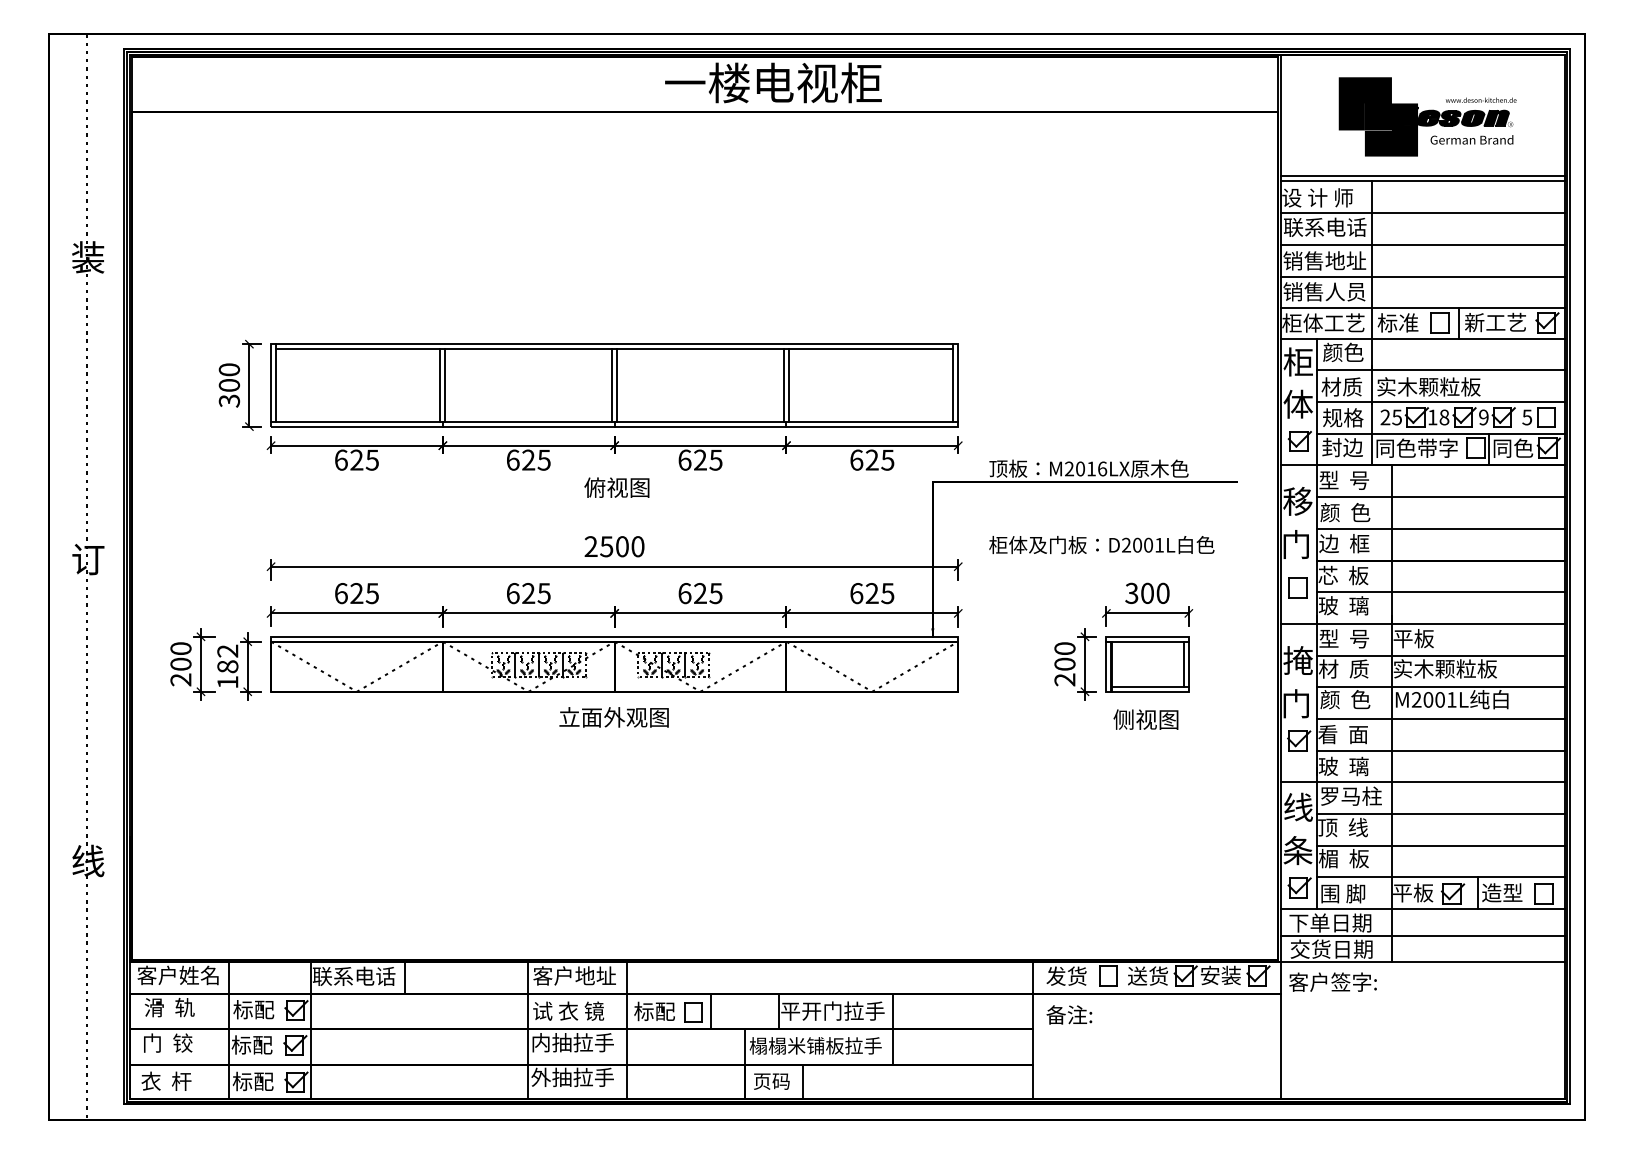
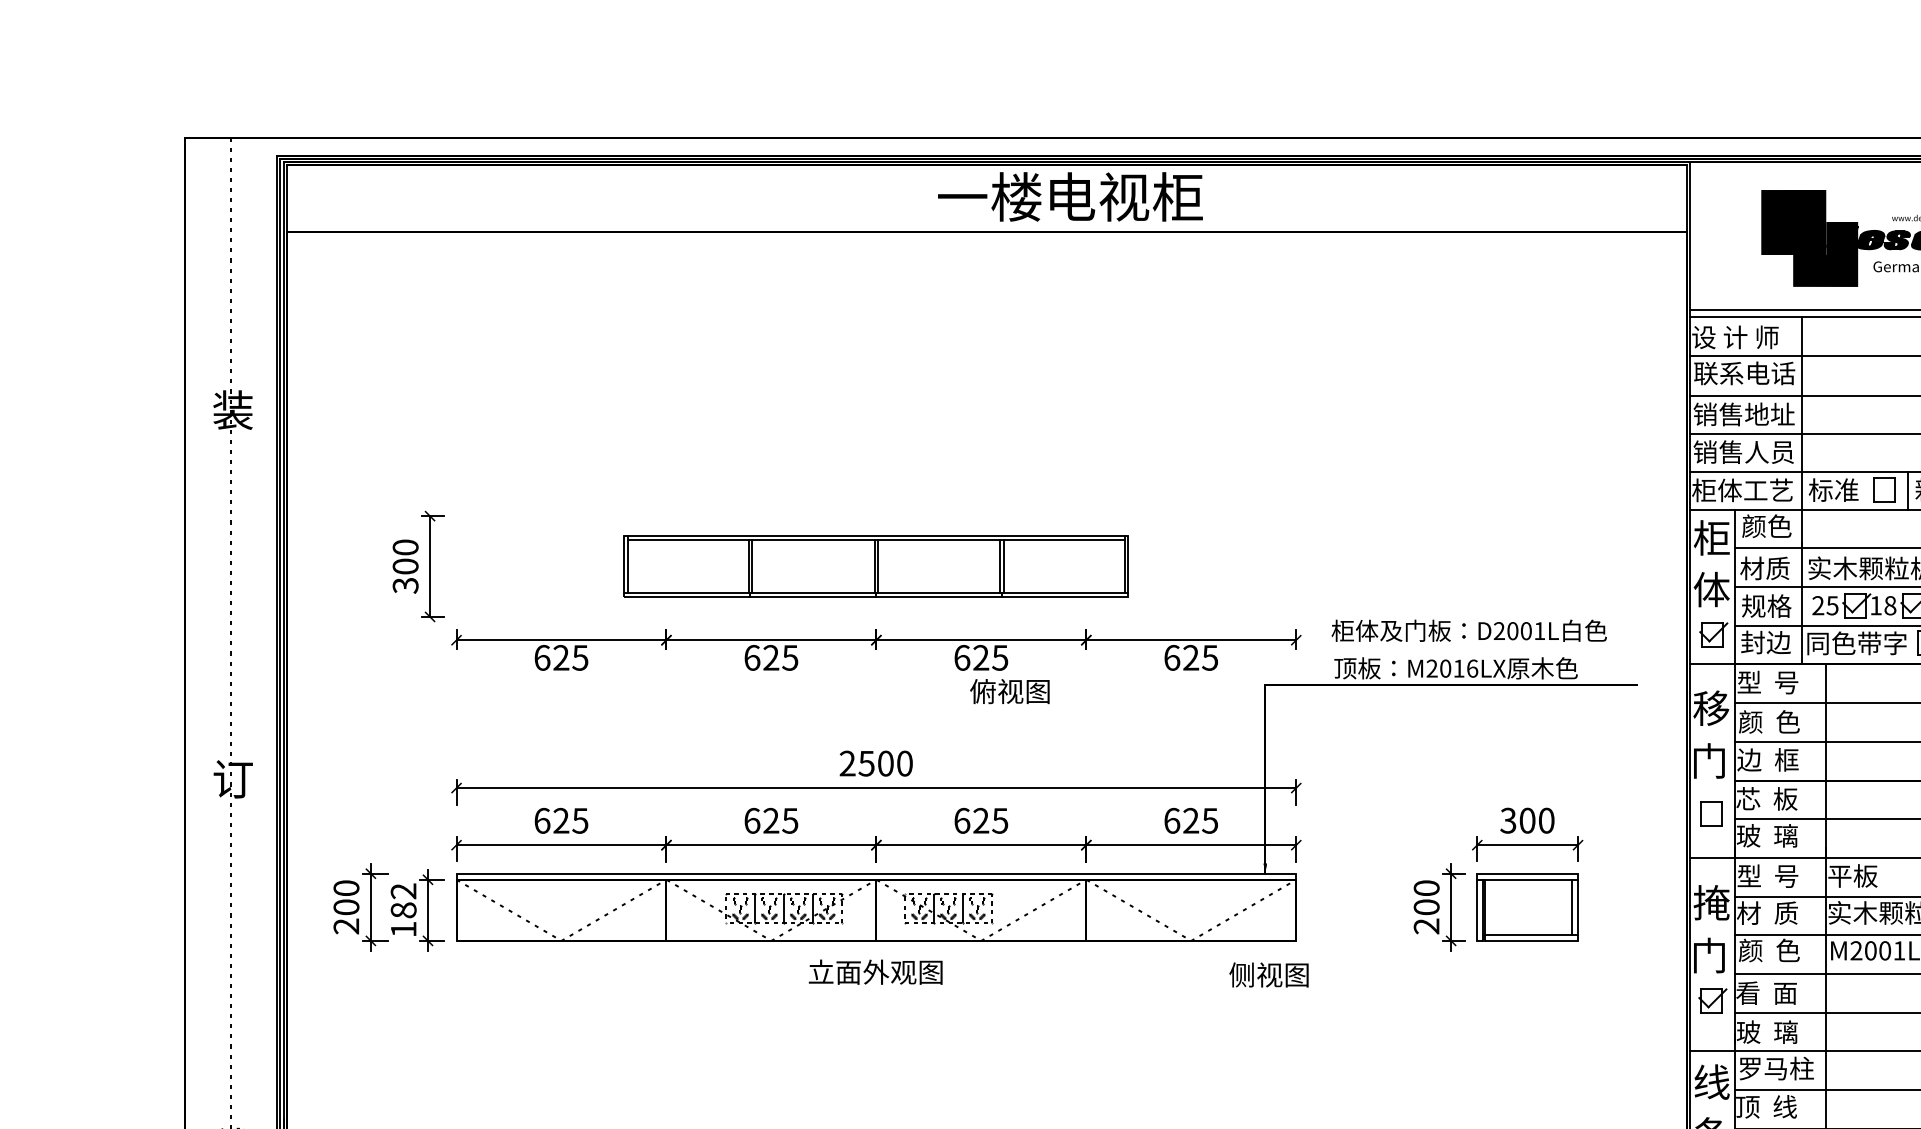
part: (614, 385) -> (876, 566), size x0.6
text: (616, 487) -> (1009, 691), moved
text: (1101, 545) -> (1468, 631), moved
text: (1145, 719) -> (1268, 974), moved

